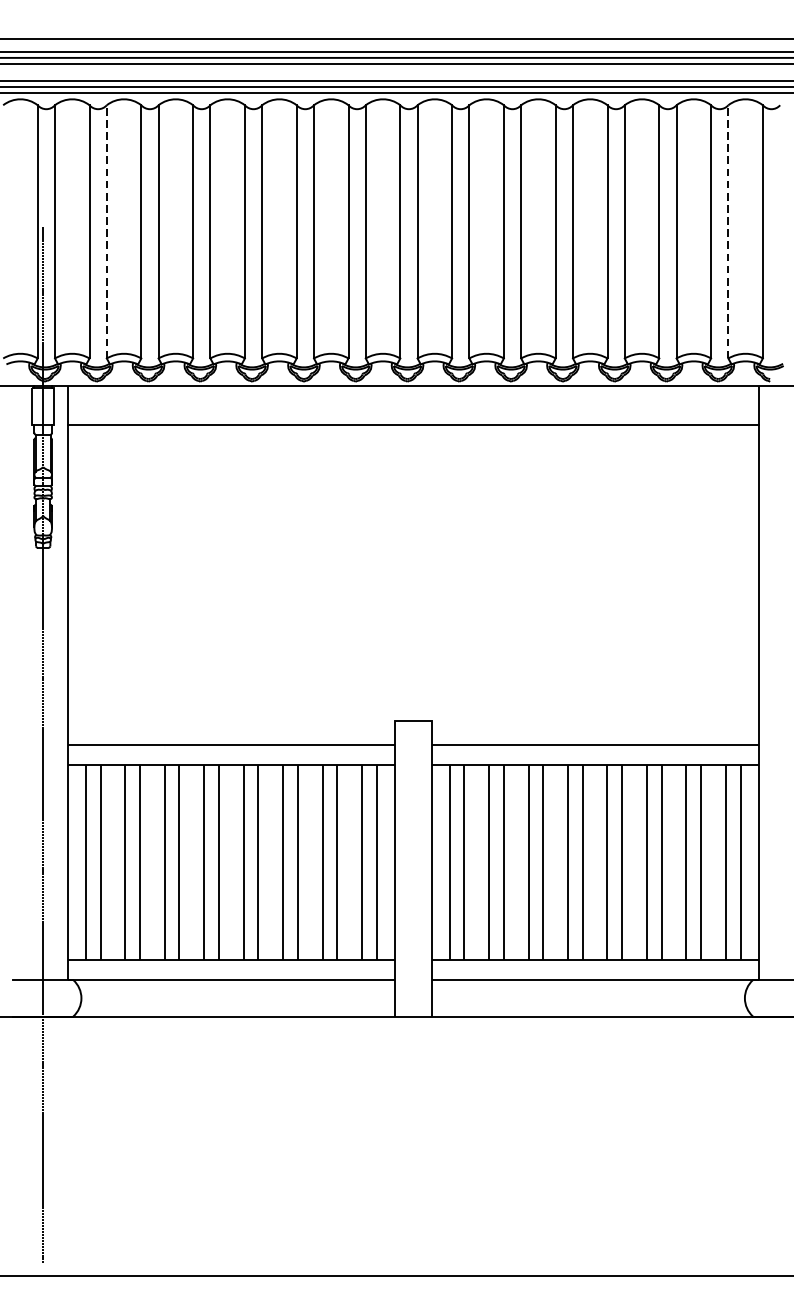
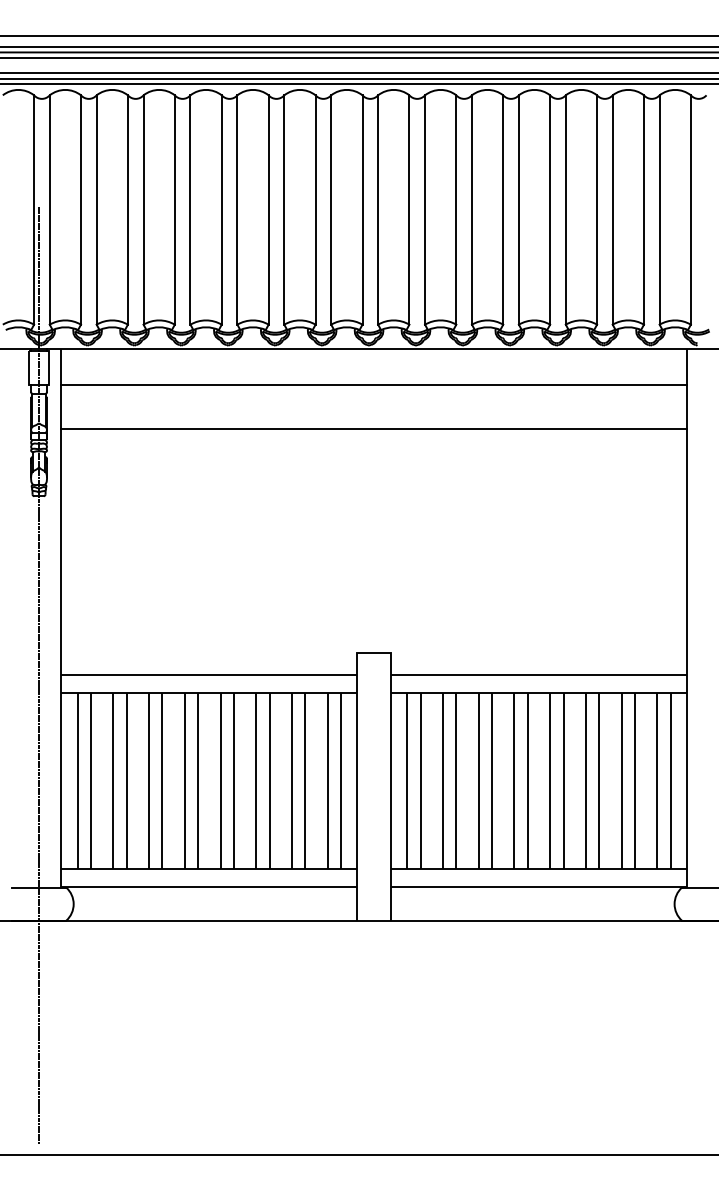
line: (106, 232) -> (96, 210), dashed -> solid
line: (728, 232) -> (659, 210), dashed -> solid
line: (412, 474) -> (373, 429), added

